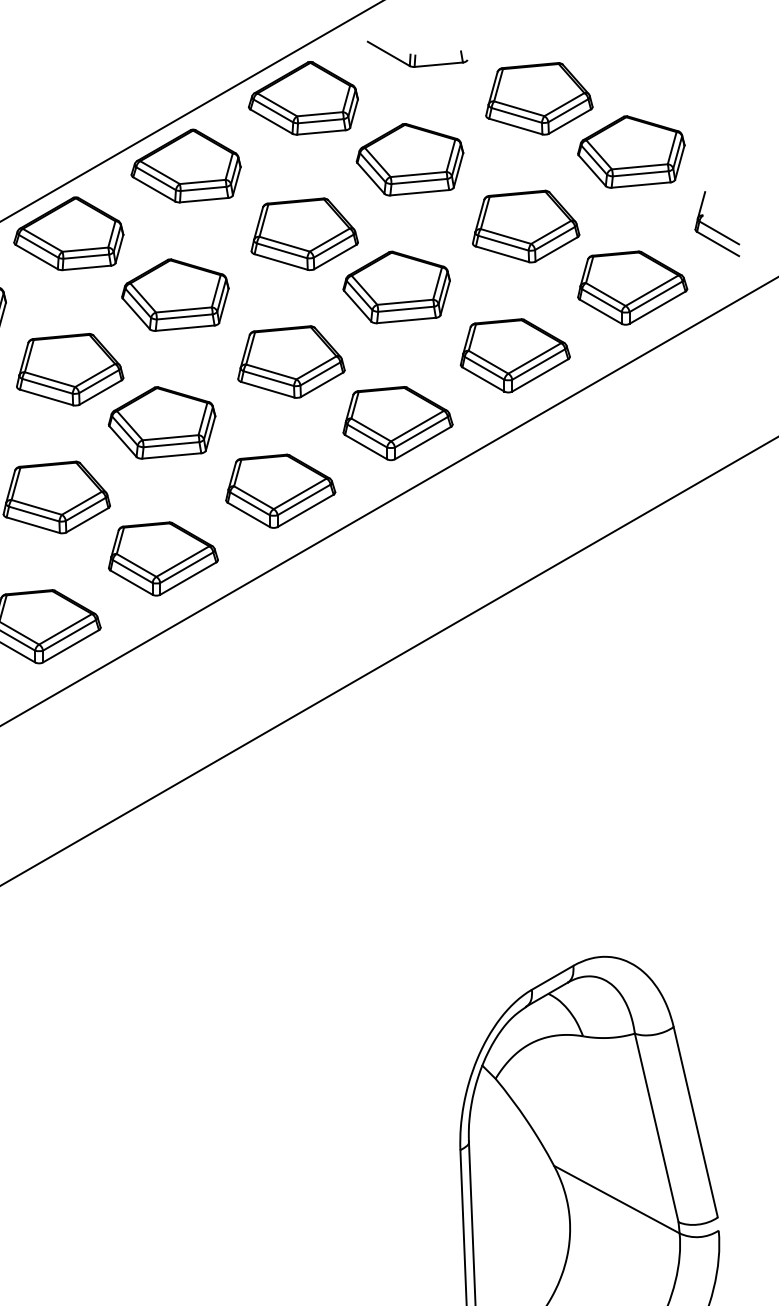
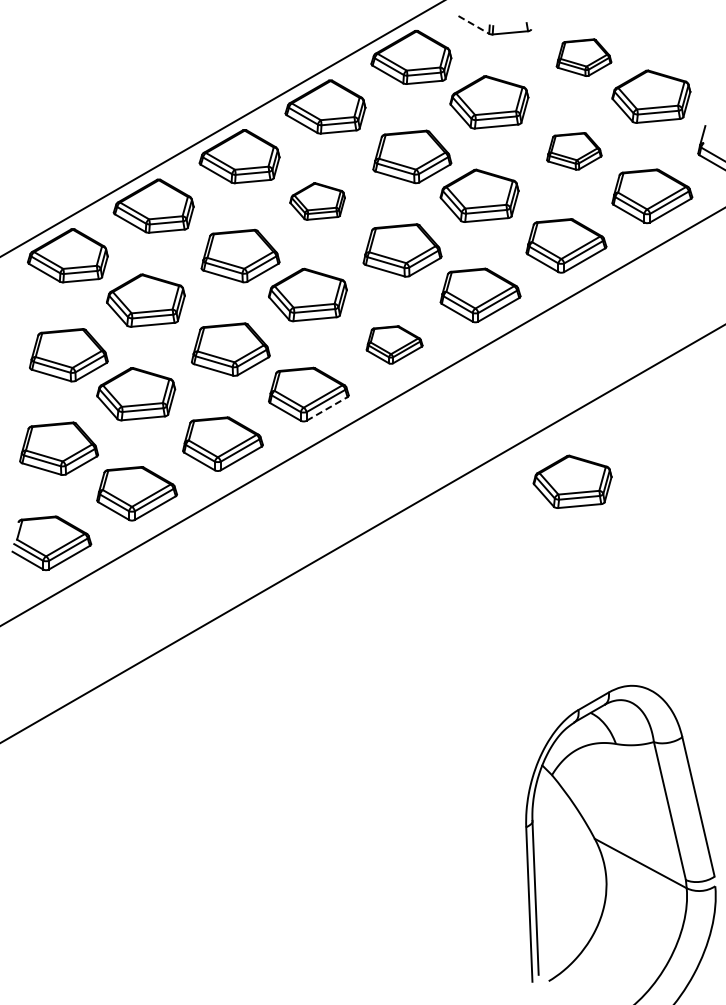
line: (388, 53) -> (473, 24), solid -> dashed
part: (538, 98) -> (583, 57), size x0.7
part: (526, 226) -> (574, 151), size x0.7
part: (175, 295) -> (317, 201), size x0.7
part: (280, 490) -> (394, 344), size x0.7
line: (188, 577) -> (327, 408), solid -> dashed
part: (523, 677) -> (572, 481), added

